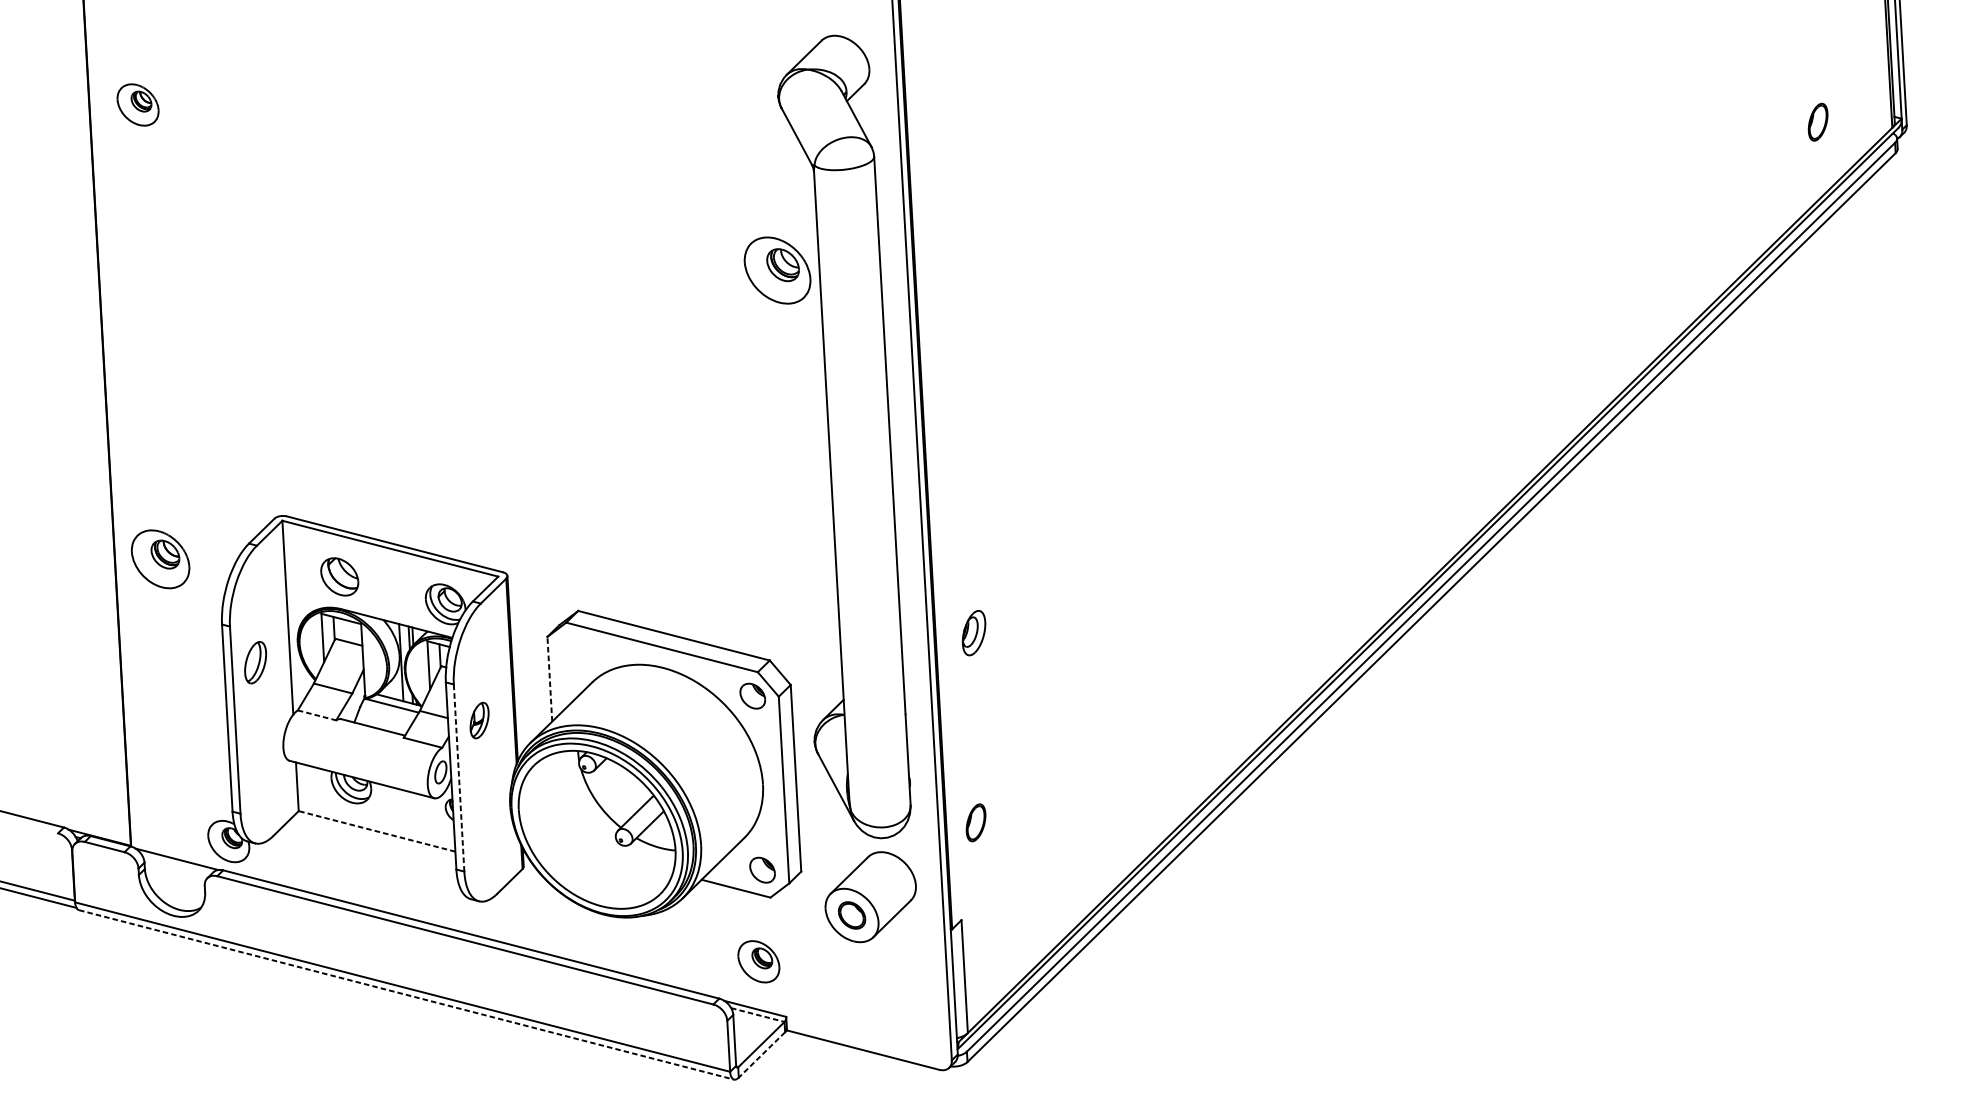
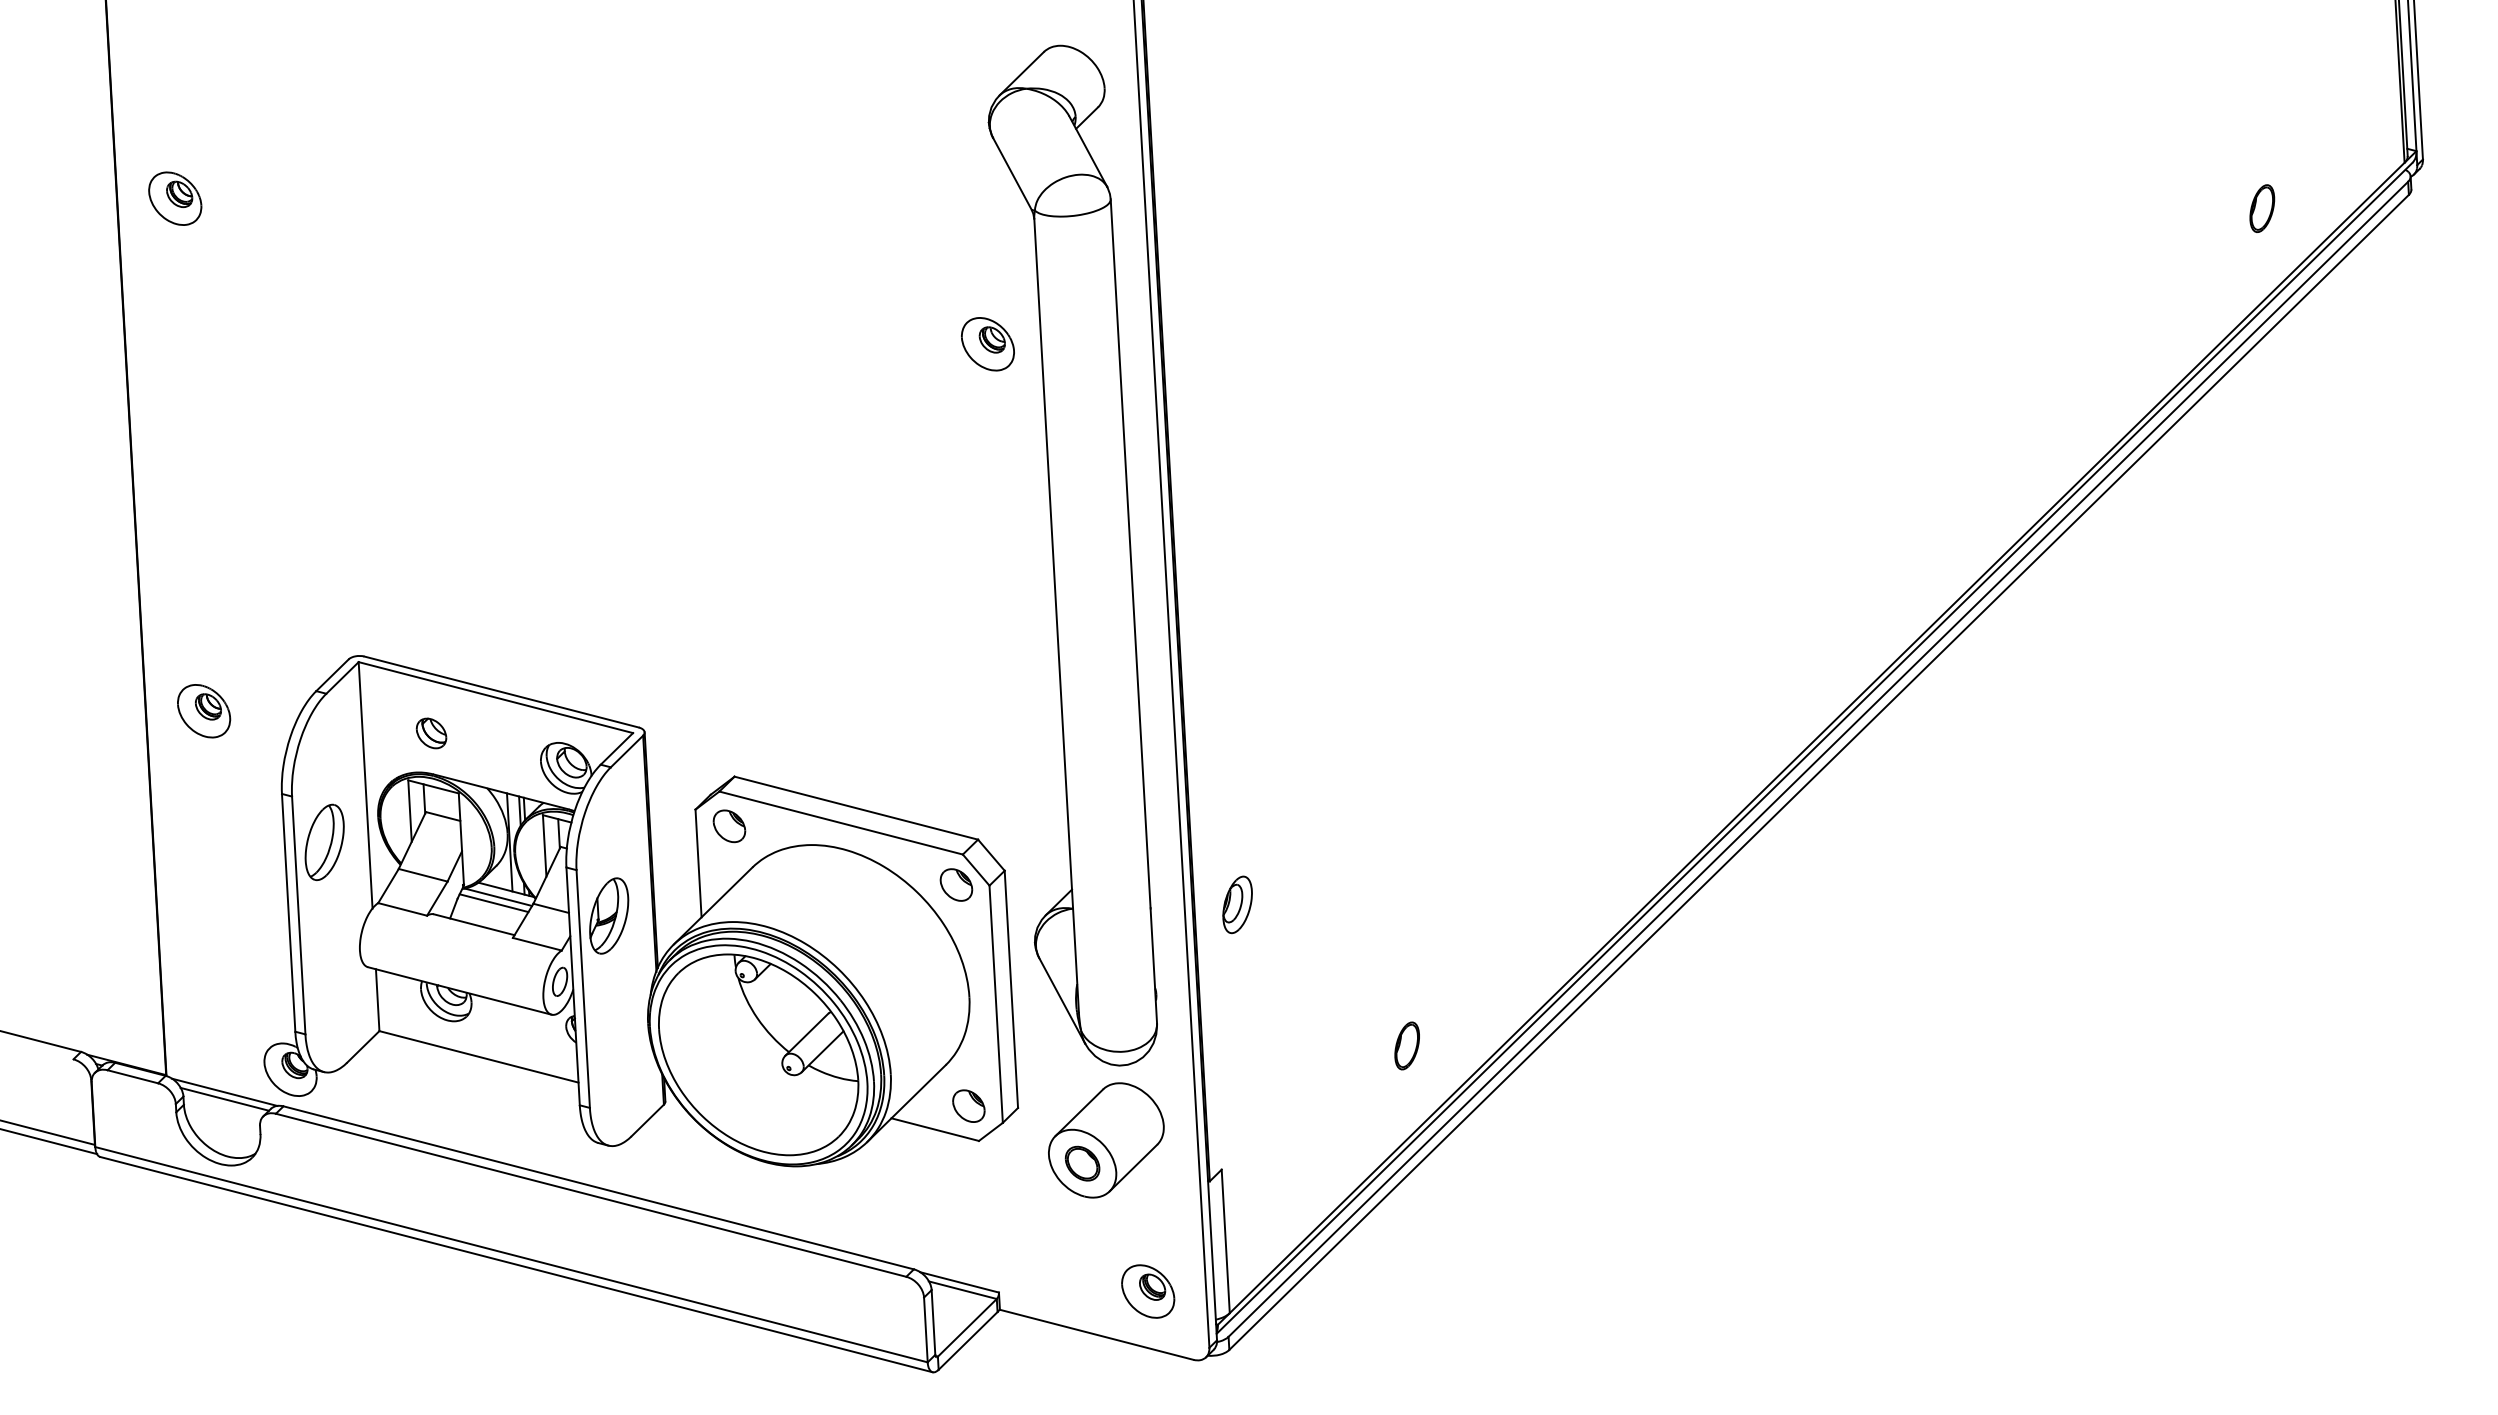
part: (138, 104) -> (175, 198), moved
part: (1818, 122) -> (2262, 208), moved
part: (777, 270) -> (987, 344), size x0.62
part: (161, 559) -> (204, 711), size x0.71
part: (339, 576) -> (431, 733), size x0.62
part: (973, 632) -> (1237, 904), moved
part: (574, 650) -> (729, 826), added
part: (255, 662) -> (324, 842), size x1.43
line: (549, 679) -> (698, 863), dashed -> solid
line: (388, 710) -> (493, 903), added
line: (317, 715) -> (403, 909), dashed -> solid
part: (479, 720) -> (609, 915), size x1.67
line: (459, 777) -> (583, 988), dashed -> solid
part: (975, 822) -> (1406, 1045), moved
line: (376, 831) -> (478, 1056), dashed -> solid
line: (176, 864) -> (224, 1098), added
part: (759, 961) -> (1148, 1291), moved
line: (406, 994) -> (516, 1264), dashed -> solid
line: (758, 1015) -> (963, 1290), dashed -> solid
line: (761, 1055) -> (967, 1341), dashed -> solid

